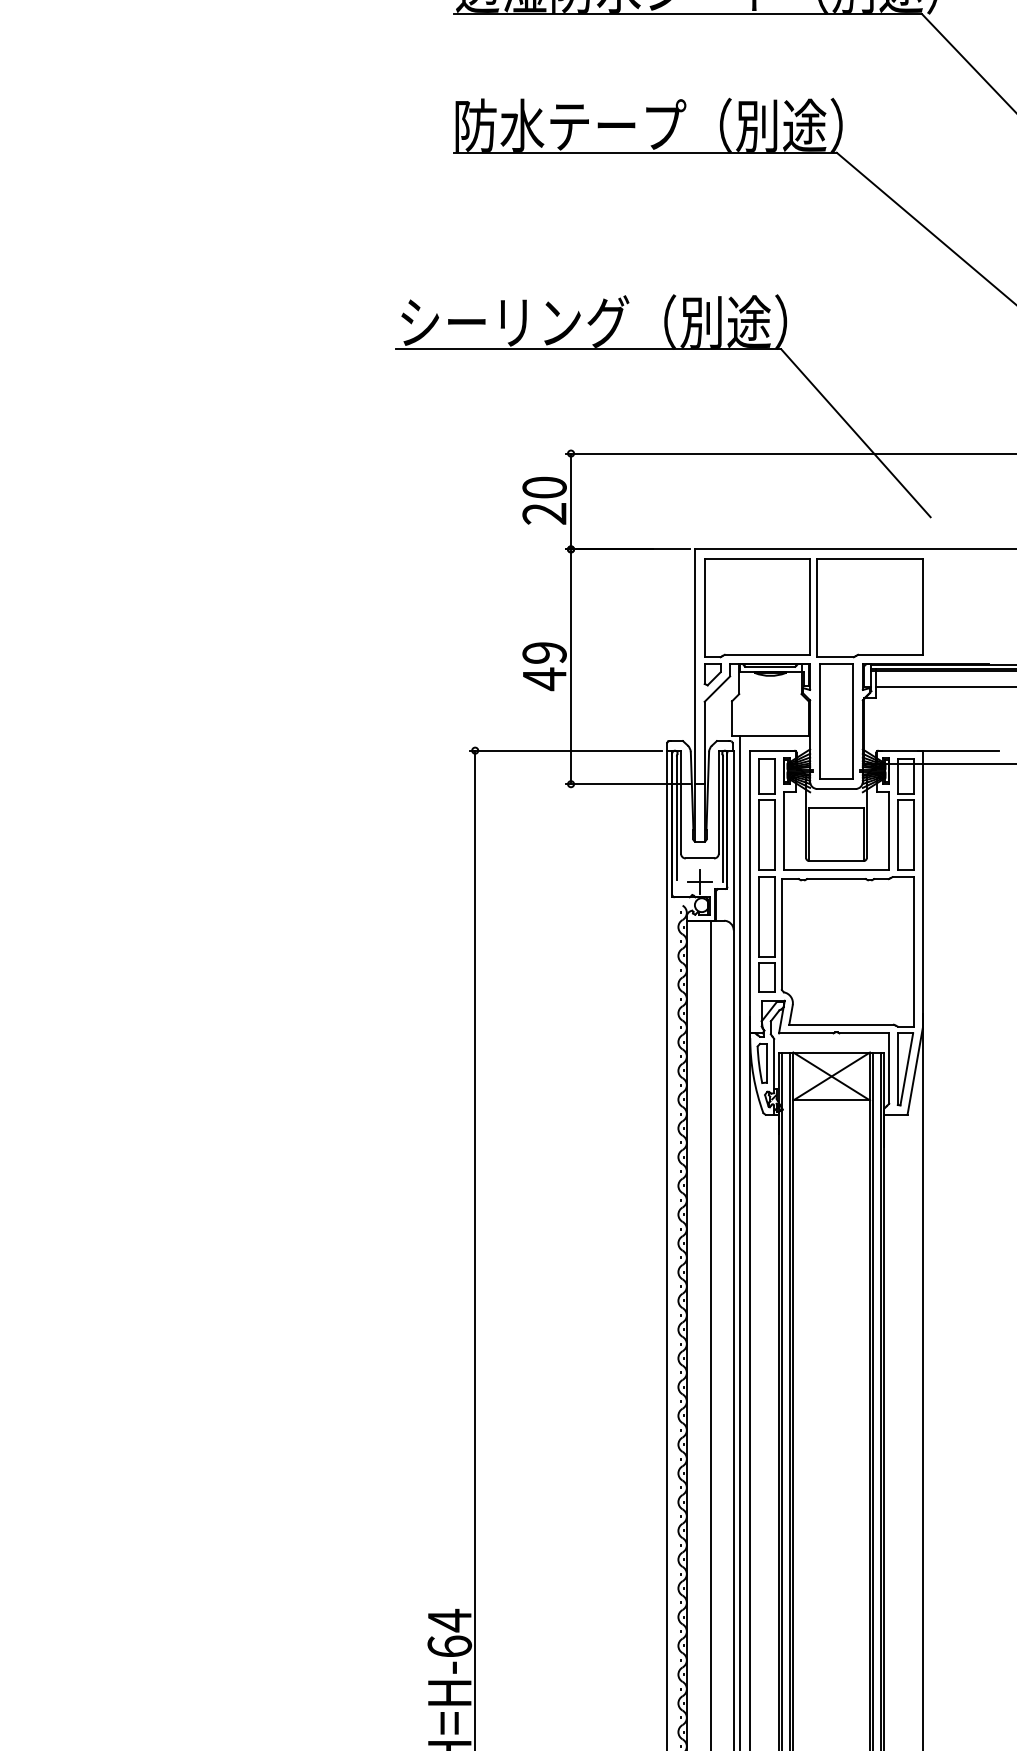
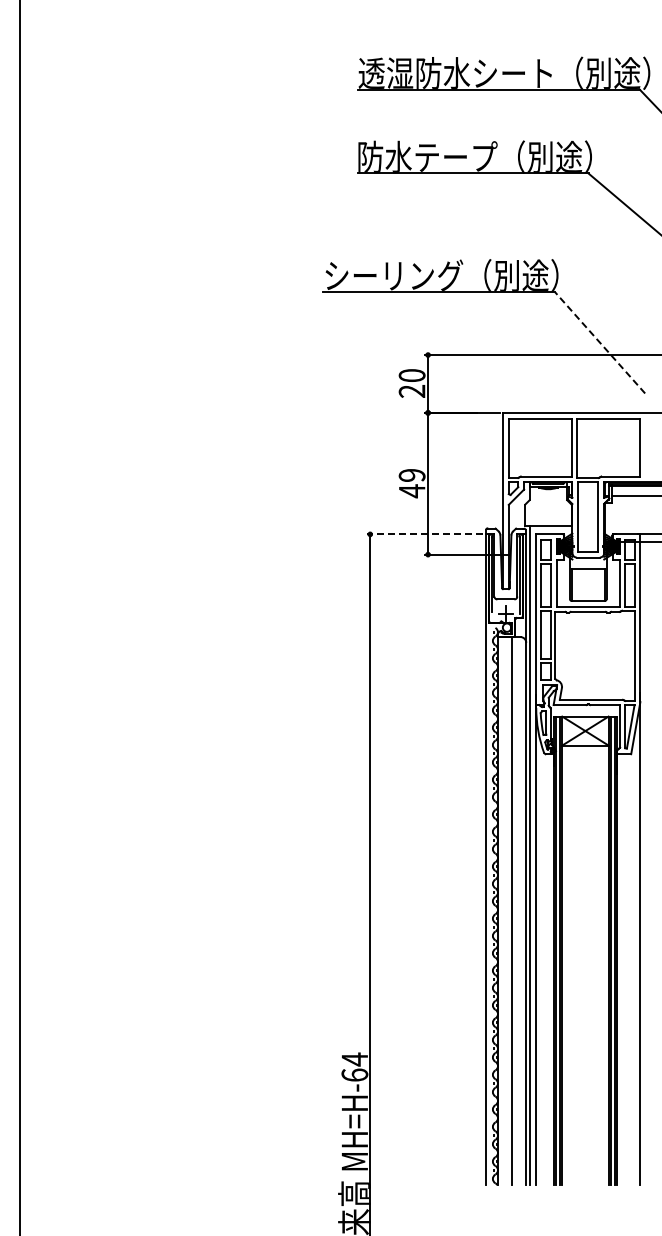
line: (856, 432) -> (600, 342), solid -> dashed
line: (566, 750) -> (425, 534), solid -> dashed

